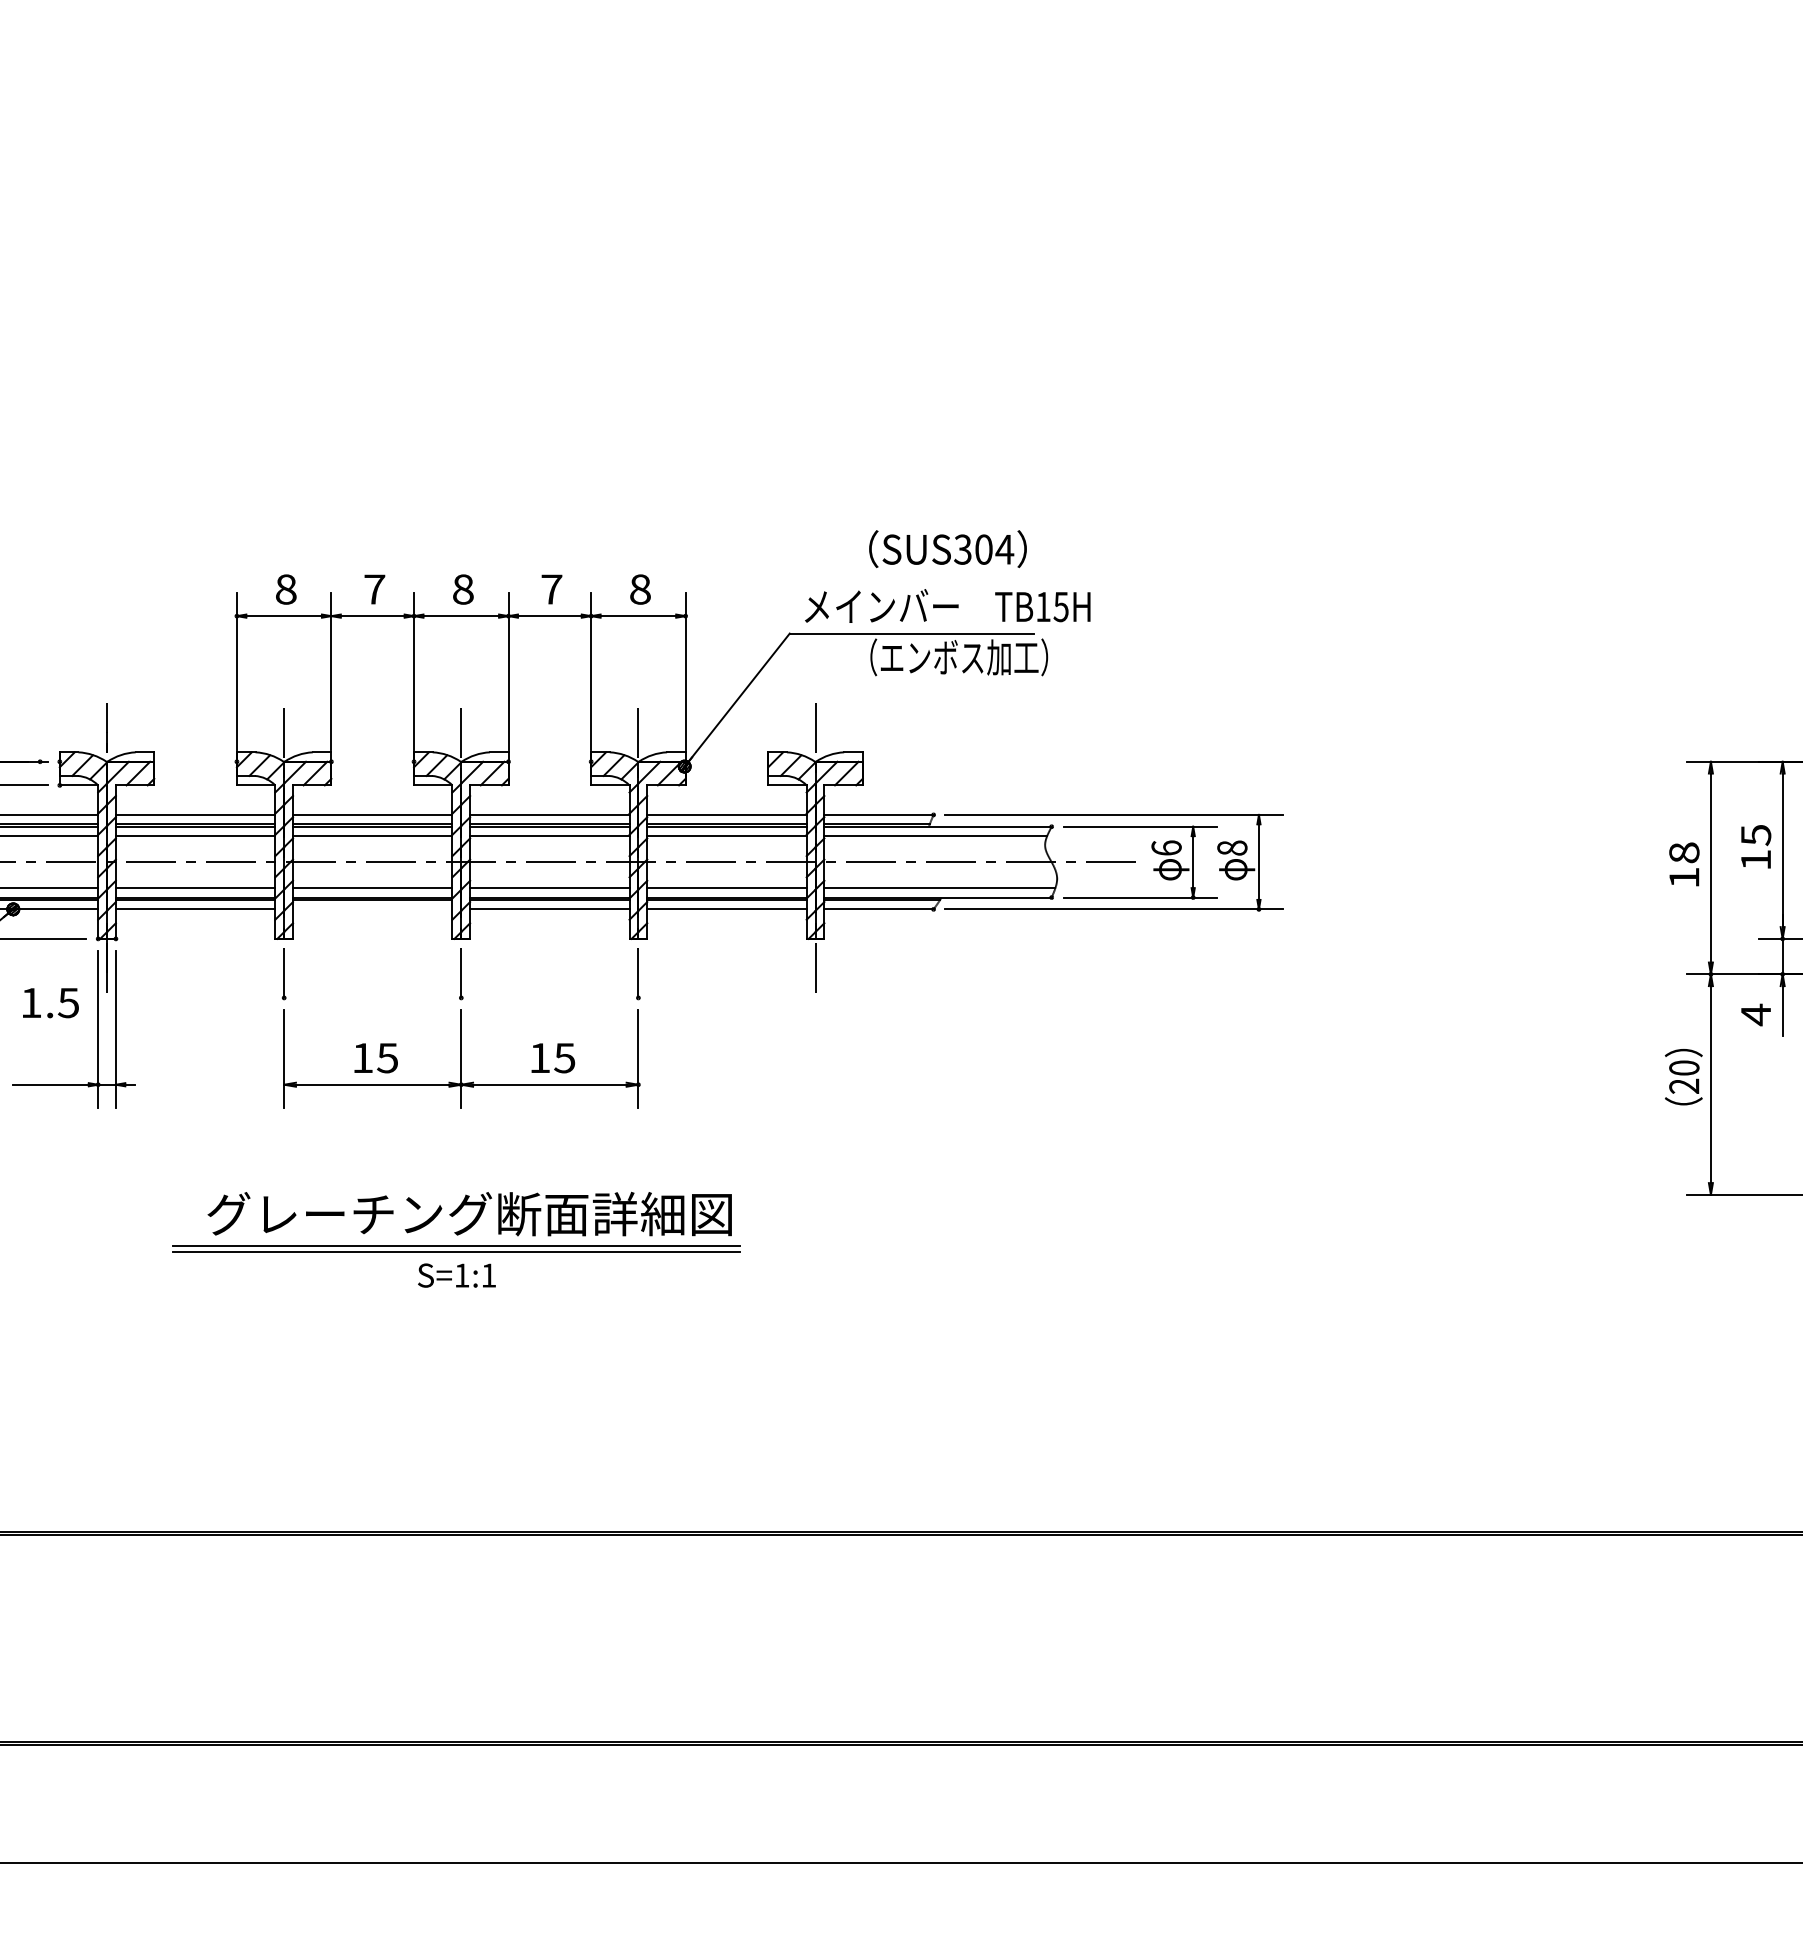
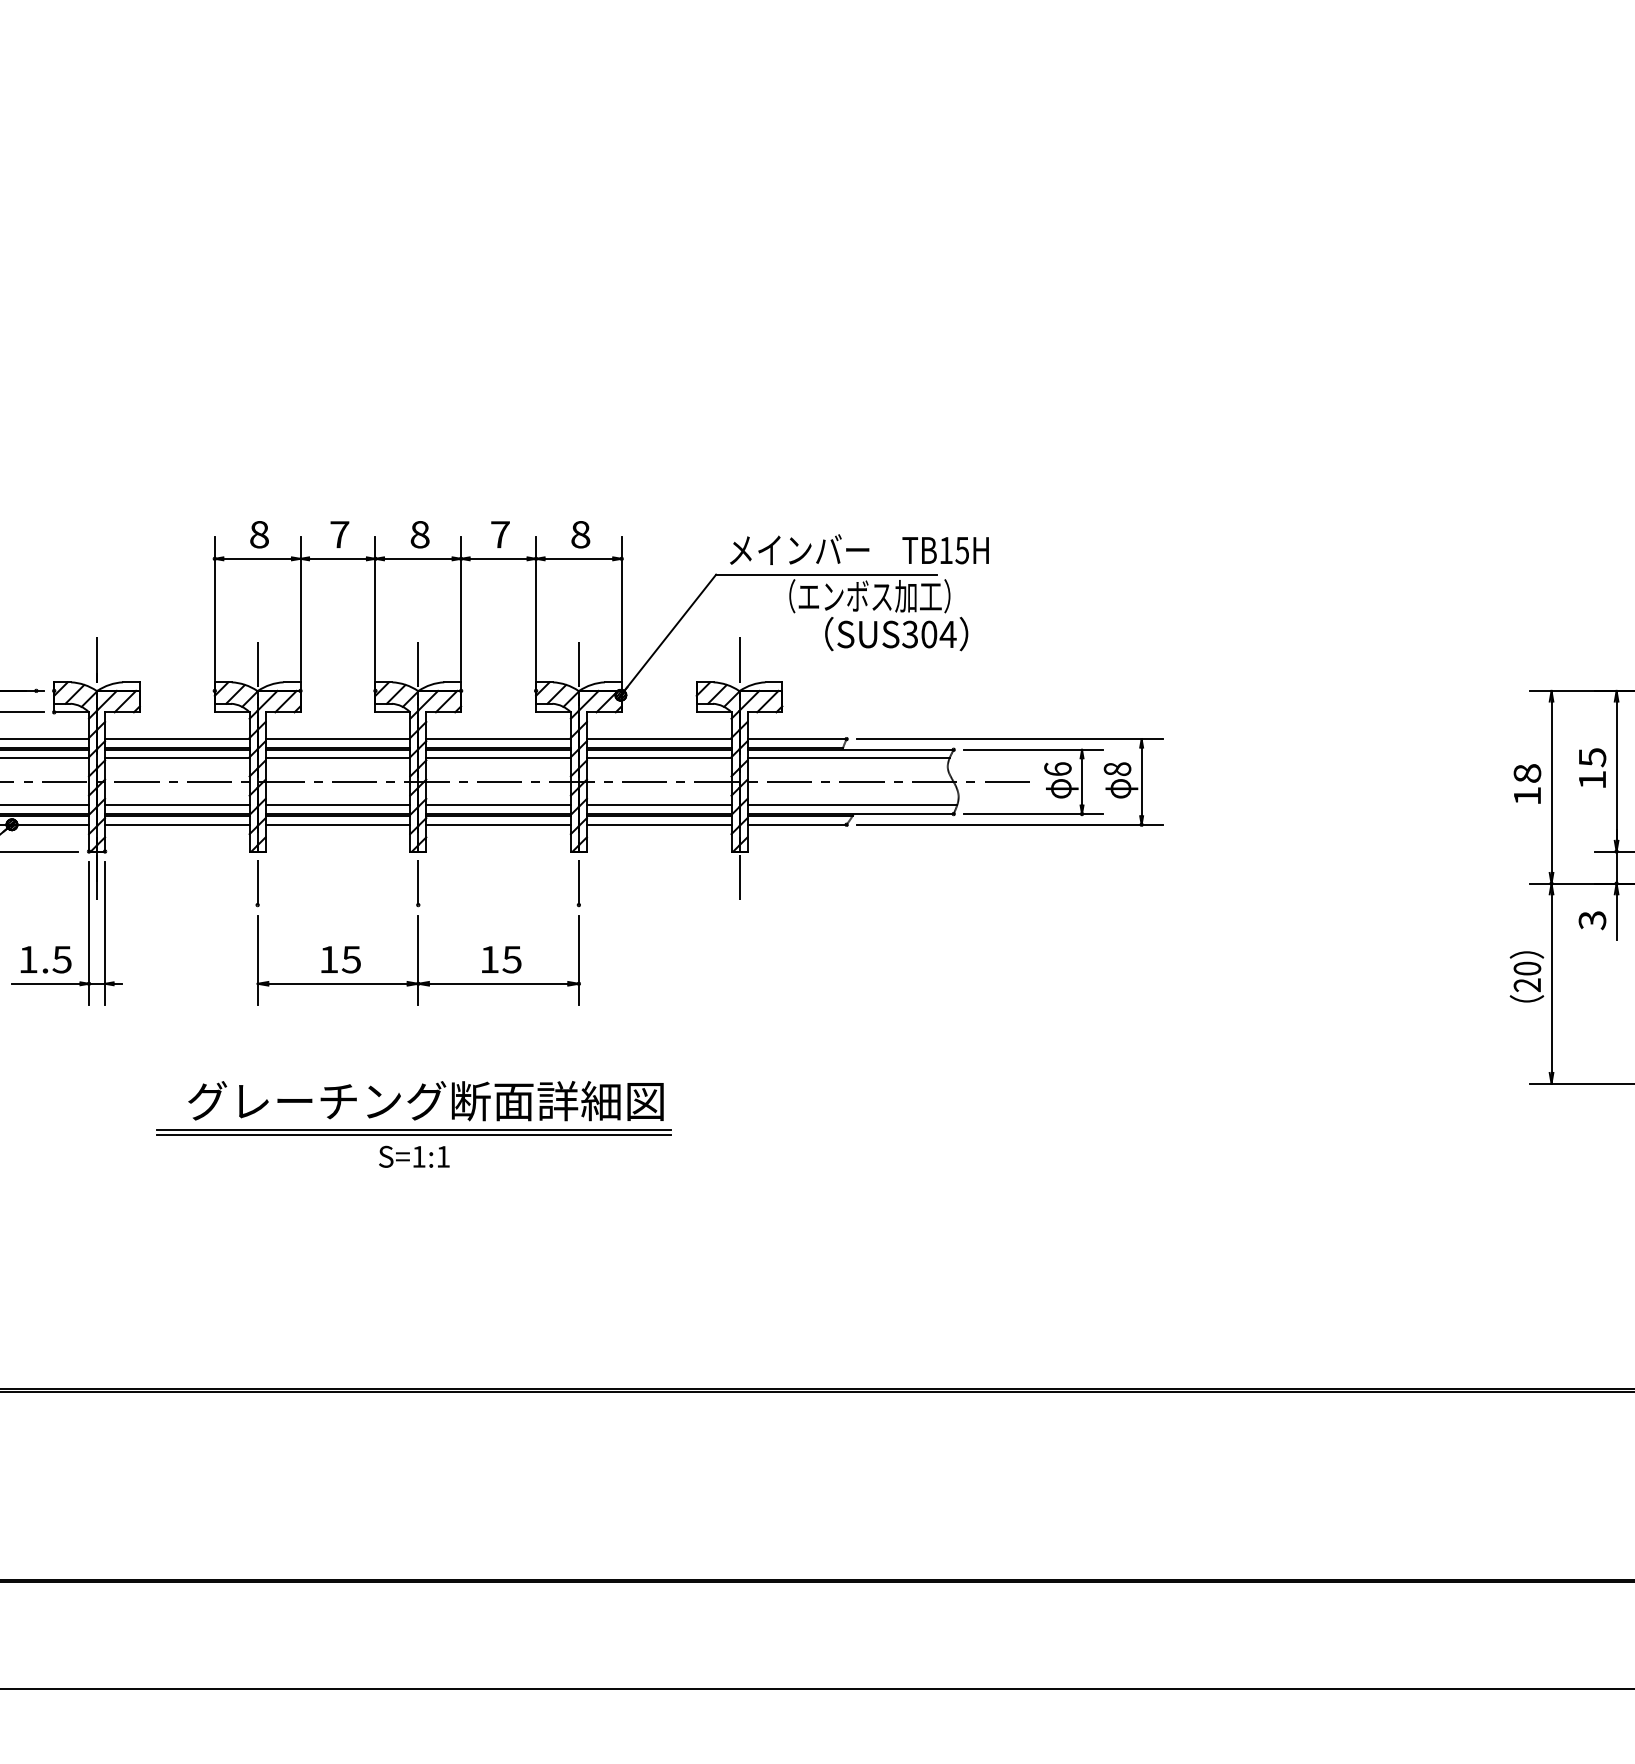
text: (947, 548) -> (896, 633), moved
line: (372, 909) -> (337, 824), added
text: (50, 1002) -> (45, 959), moved
text: (1756, 1014) -> (1592, 920), 4 -> 3

